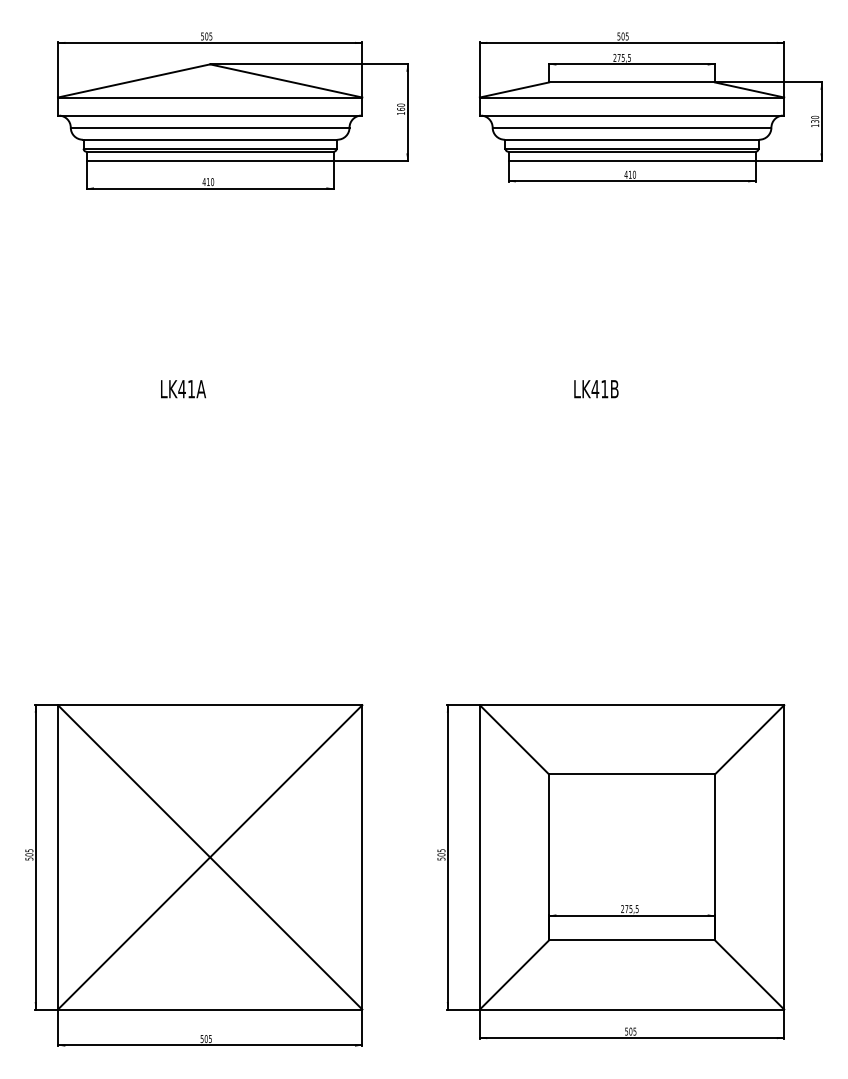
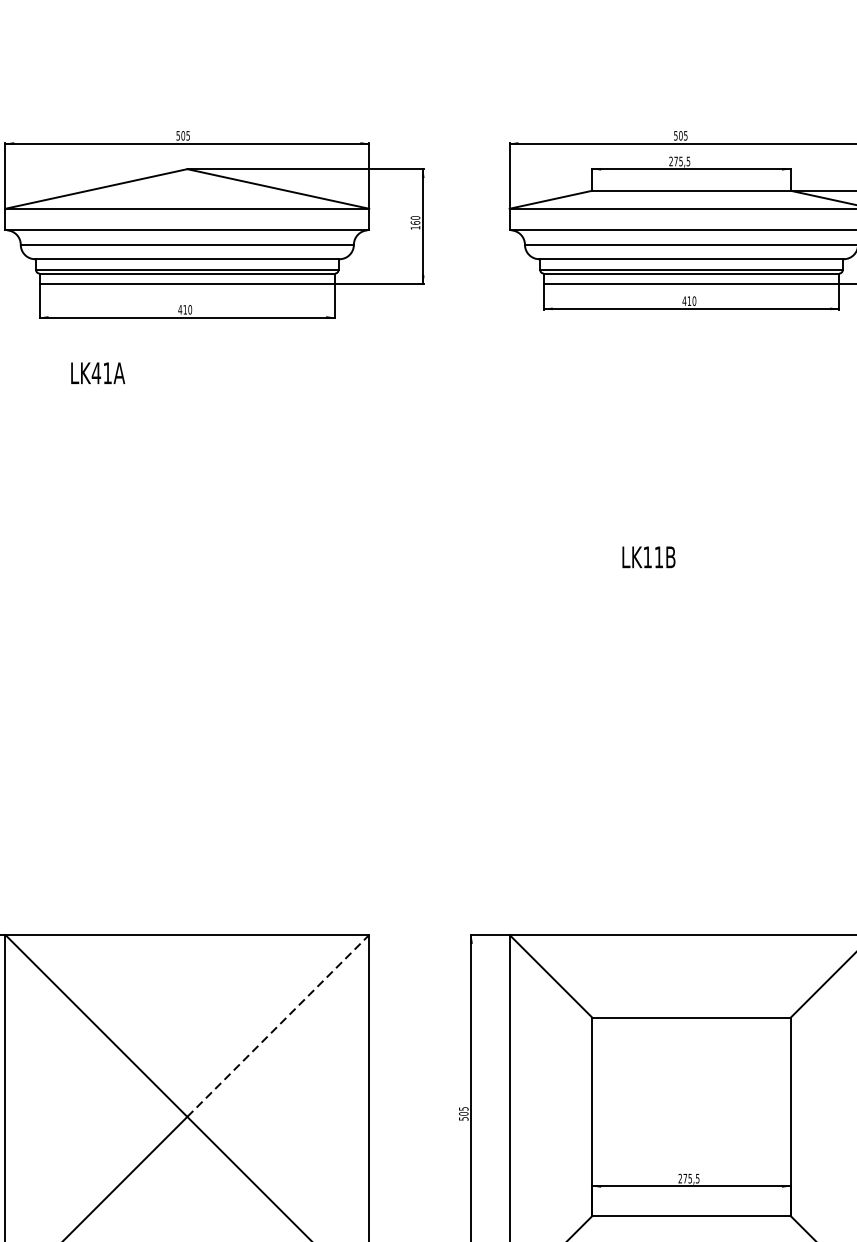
text: (183, 389) -> (98, 373), moved
text: (595, 389) -> (647, 557), LK41B -> LK11B
line: (286, 781) -> (278, 1026), solid -> dashed

